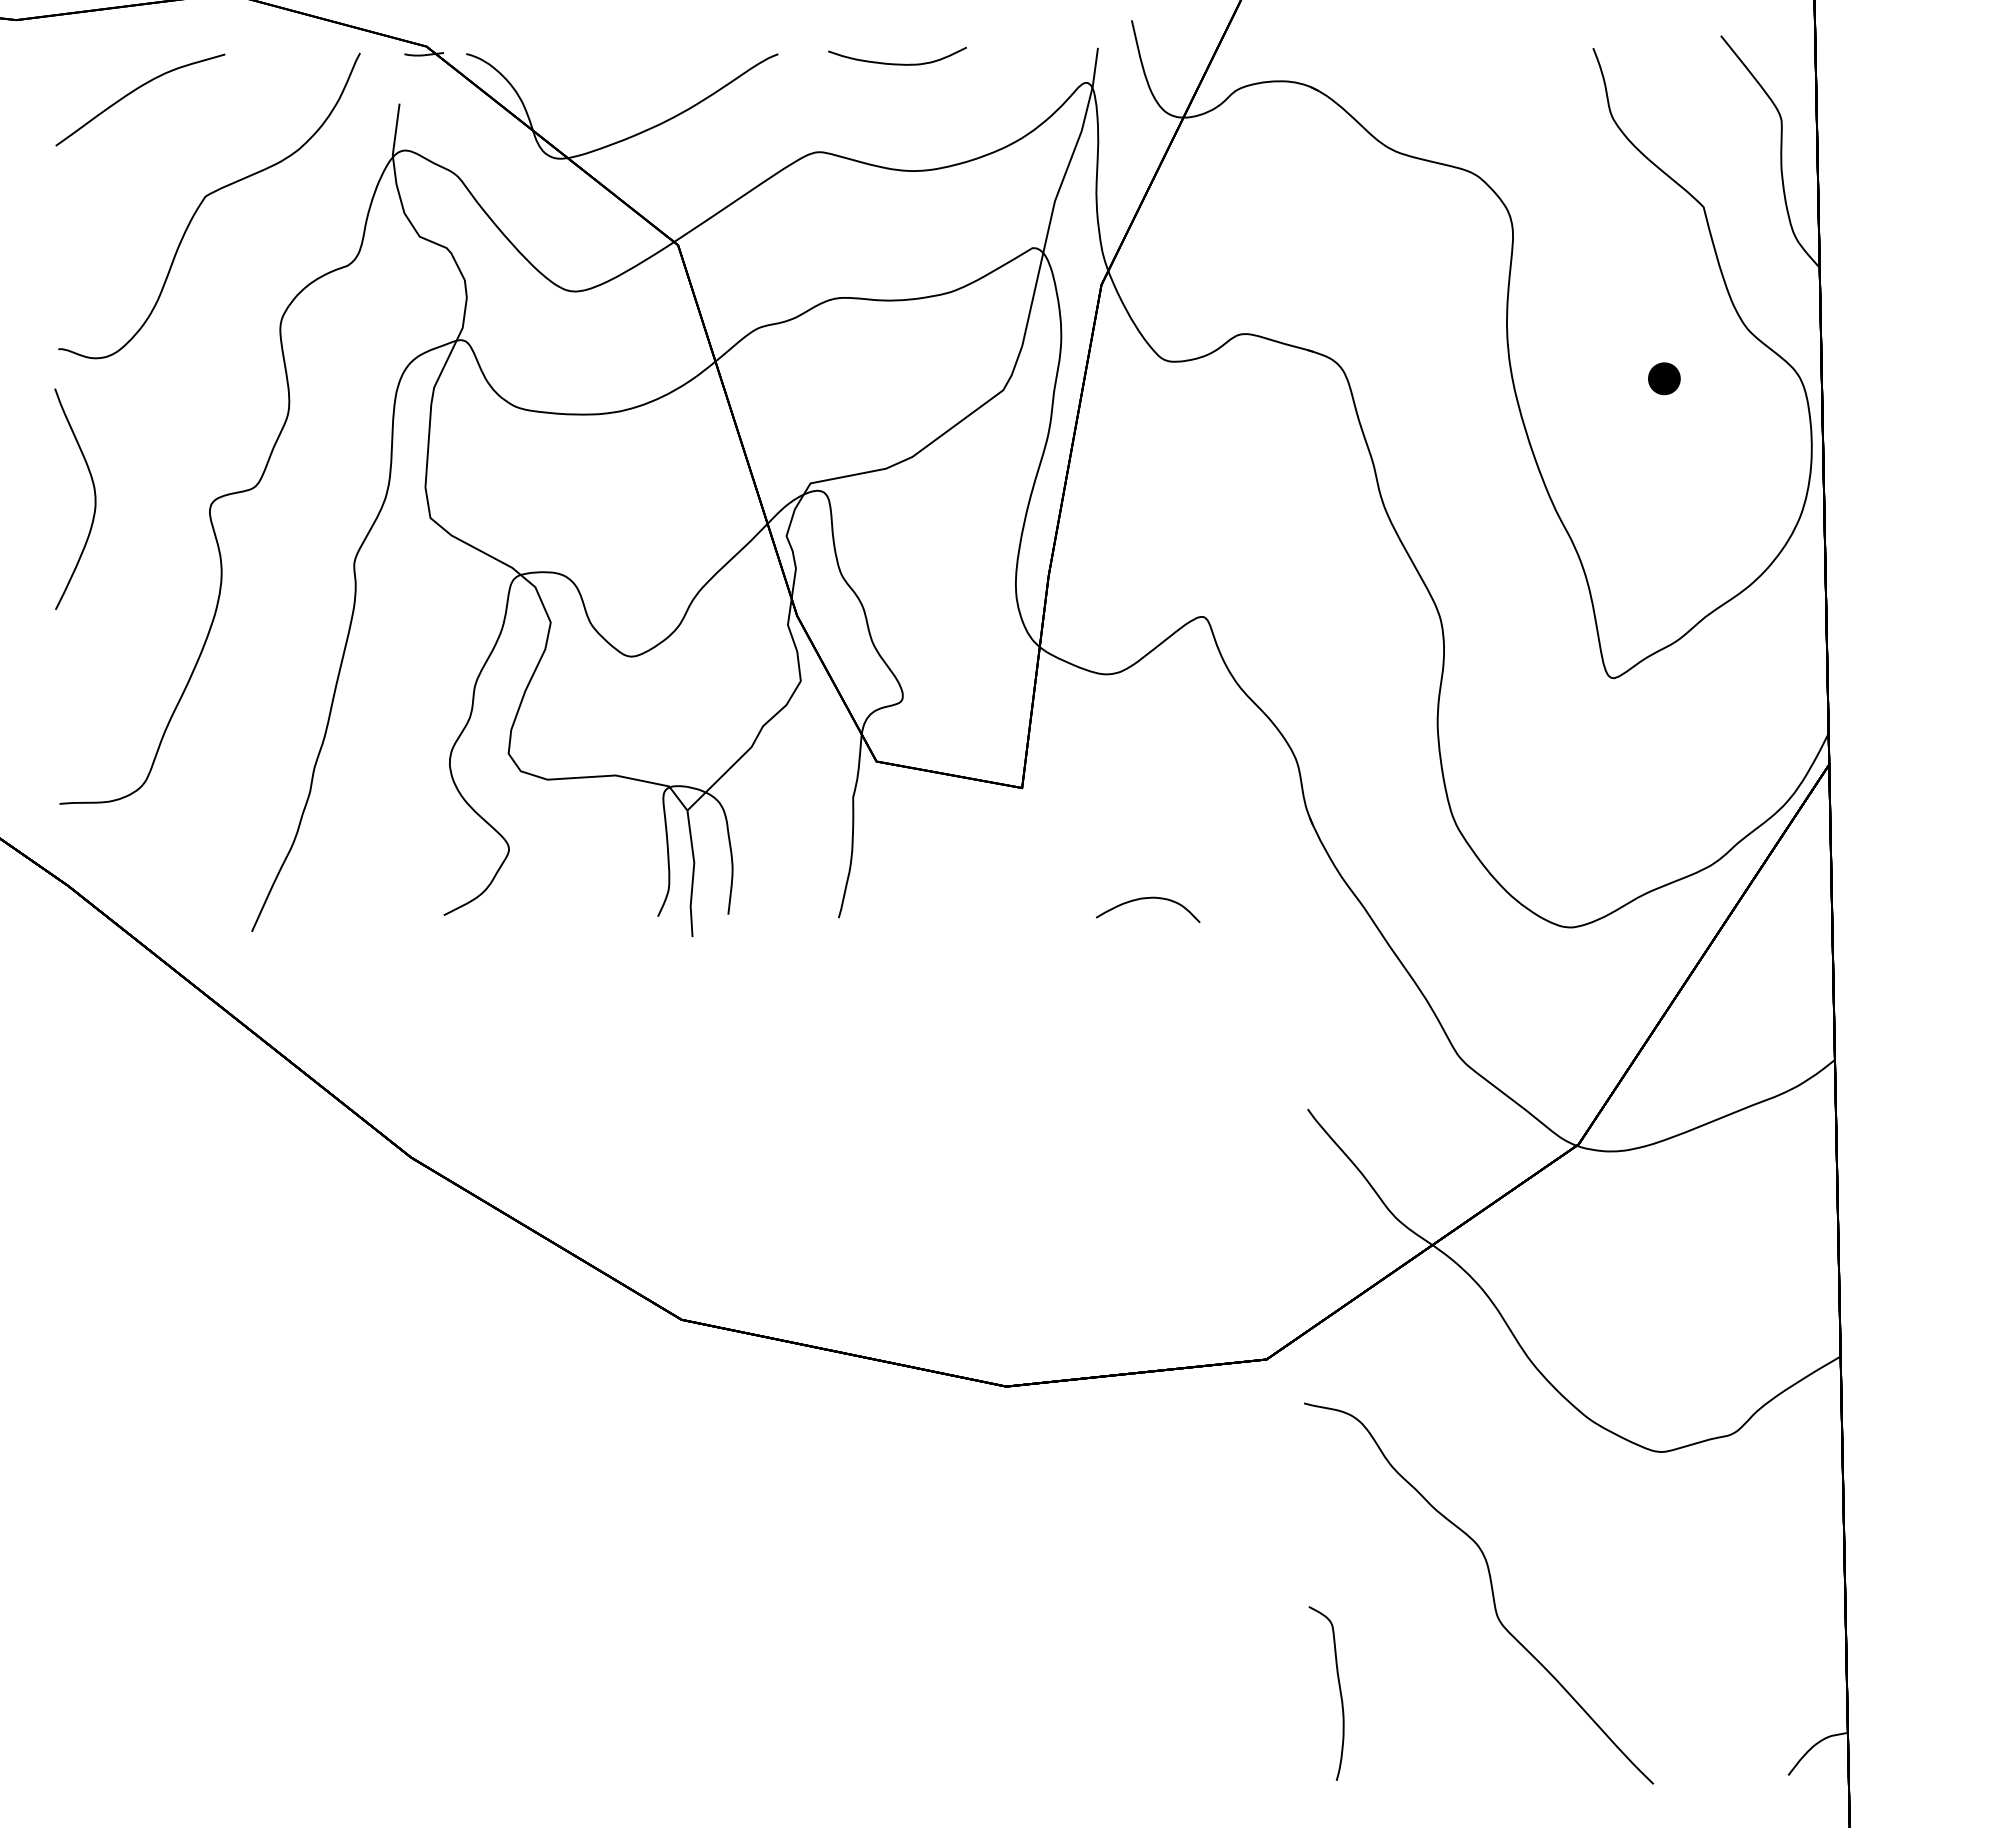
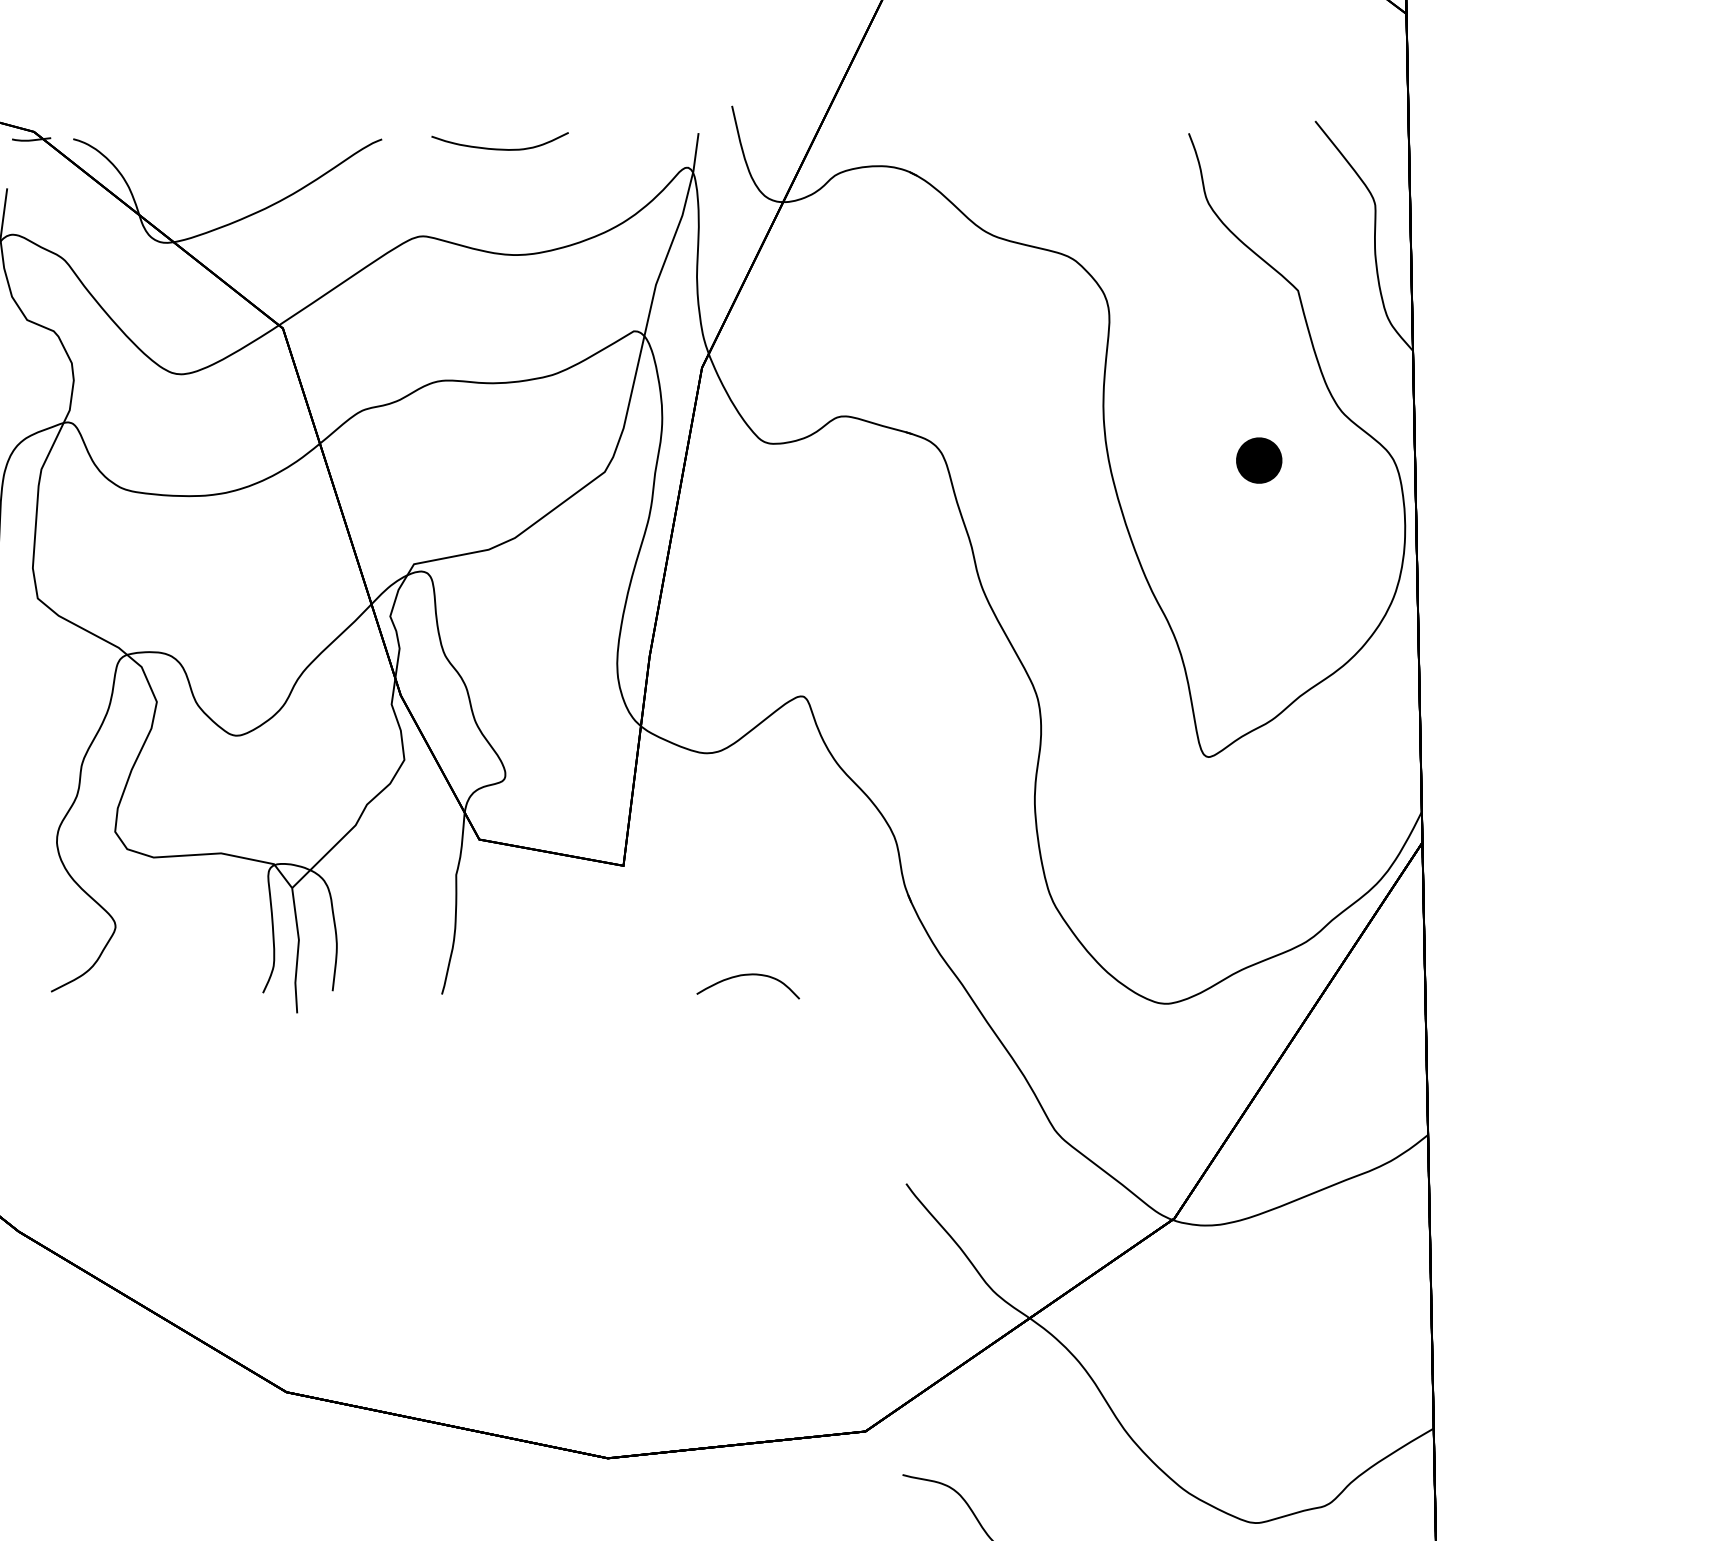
part: (1664, 378) -> (1259, 460), size x1.43

